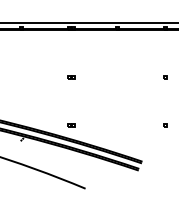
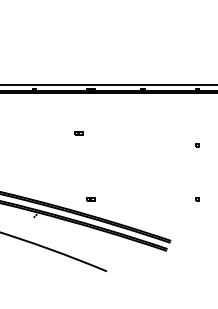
part: (71, 77) -> (78, 133), moved

